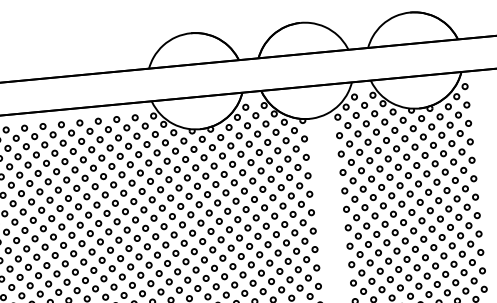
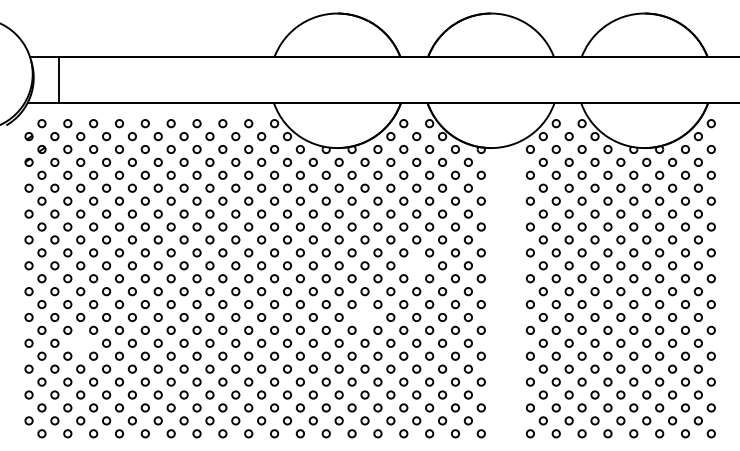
circle: (264, 207) -> (416, 265), removed
circle: (230, 248) -> (364, 317), removed
circle: (29, 285) -> (80, 342), removed

